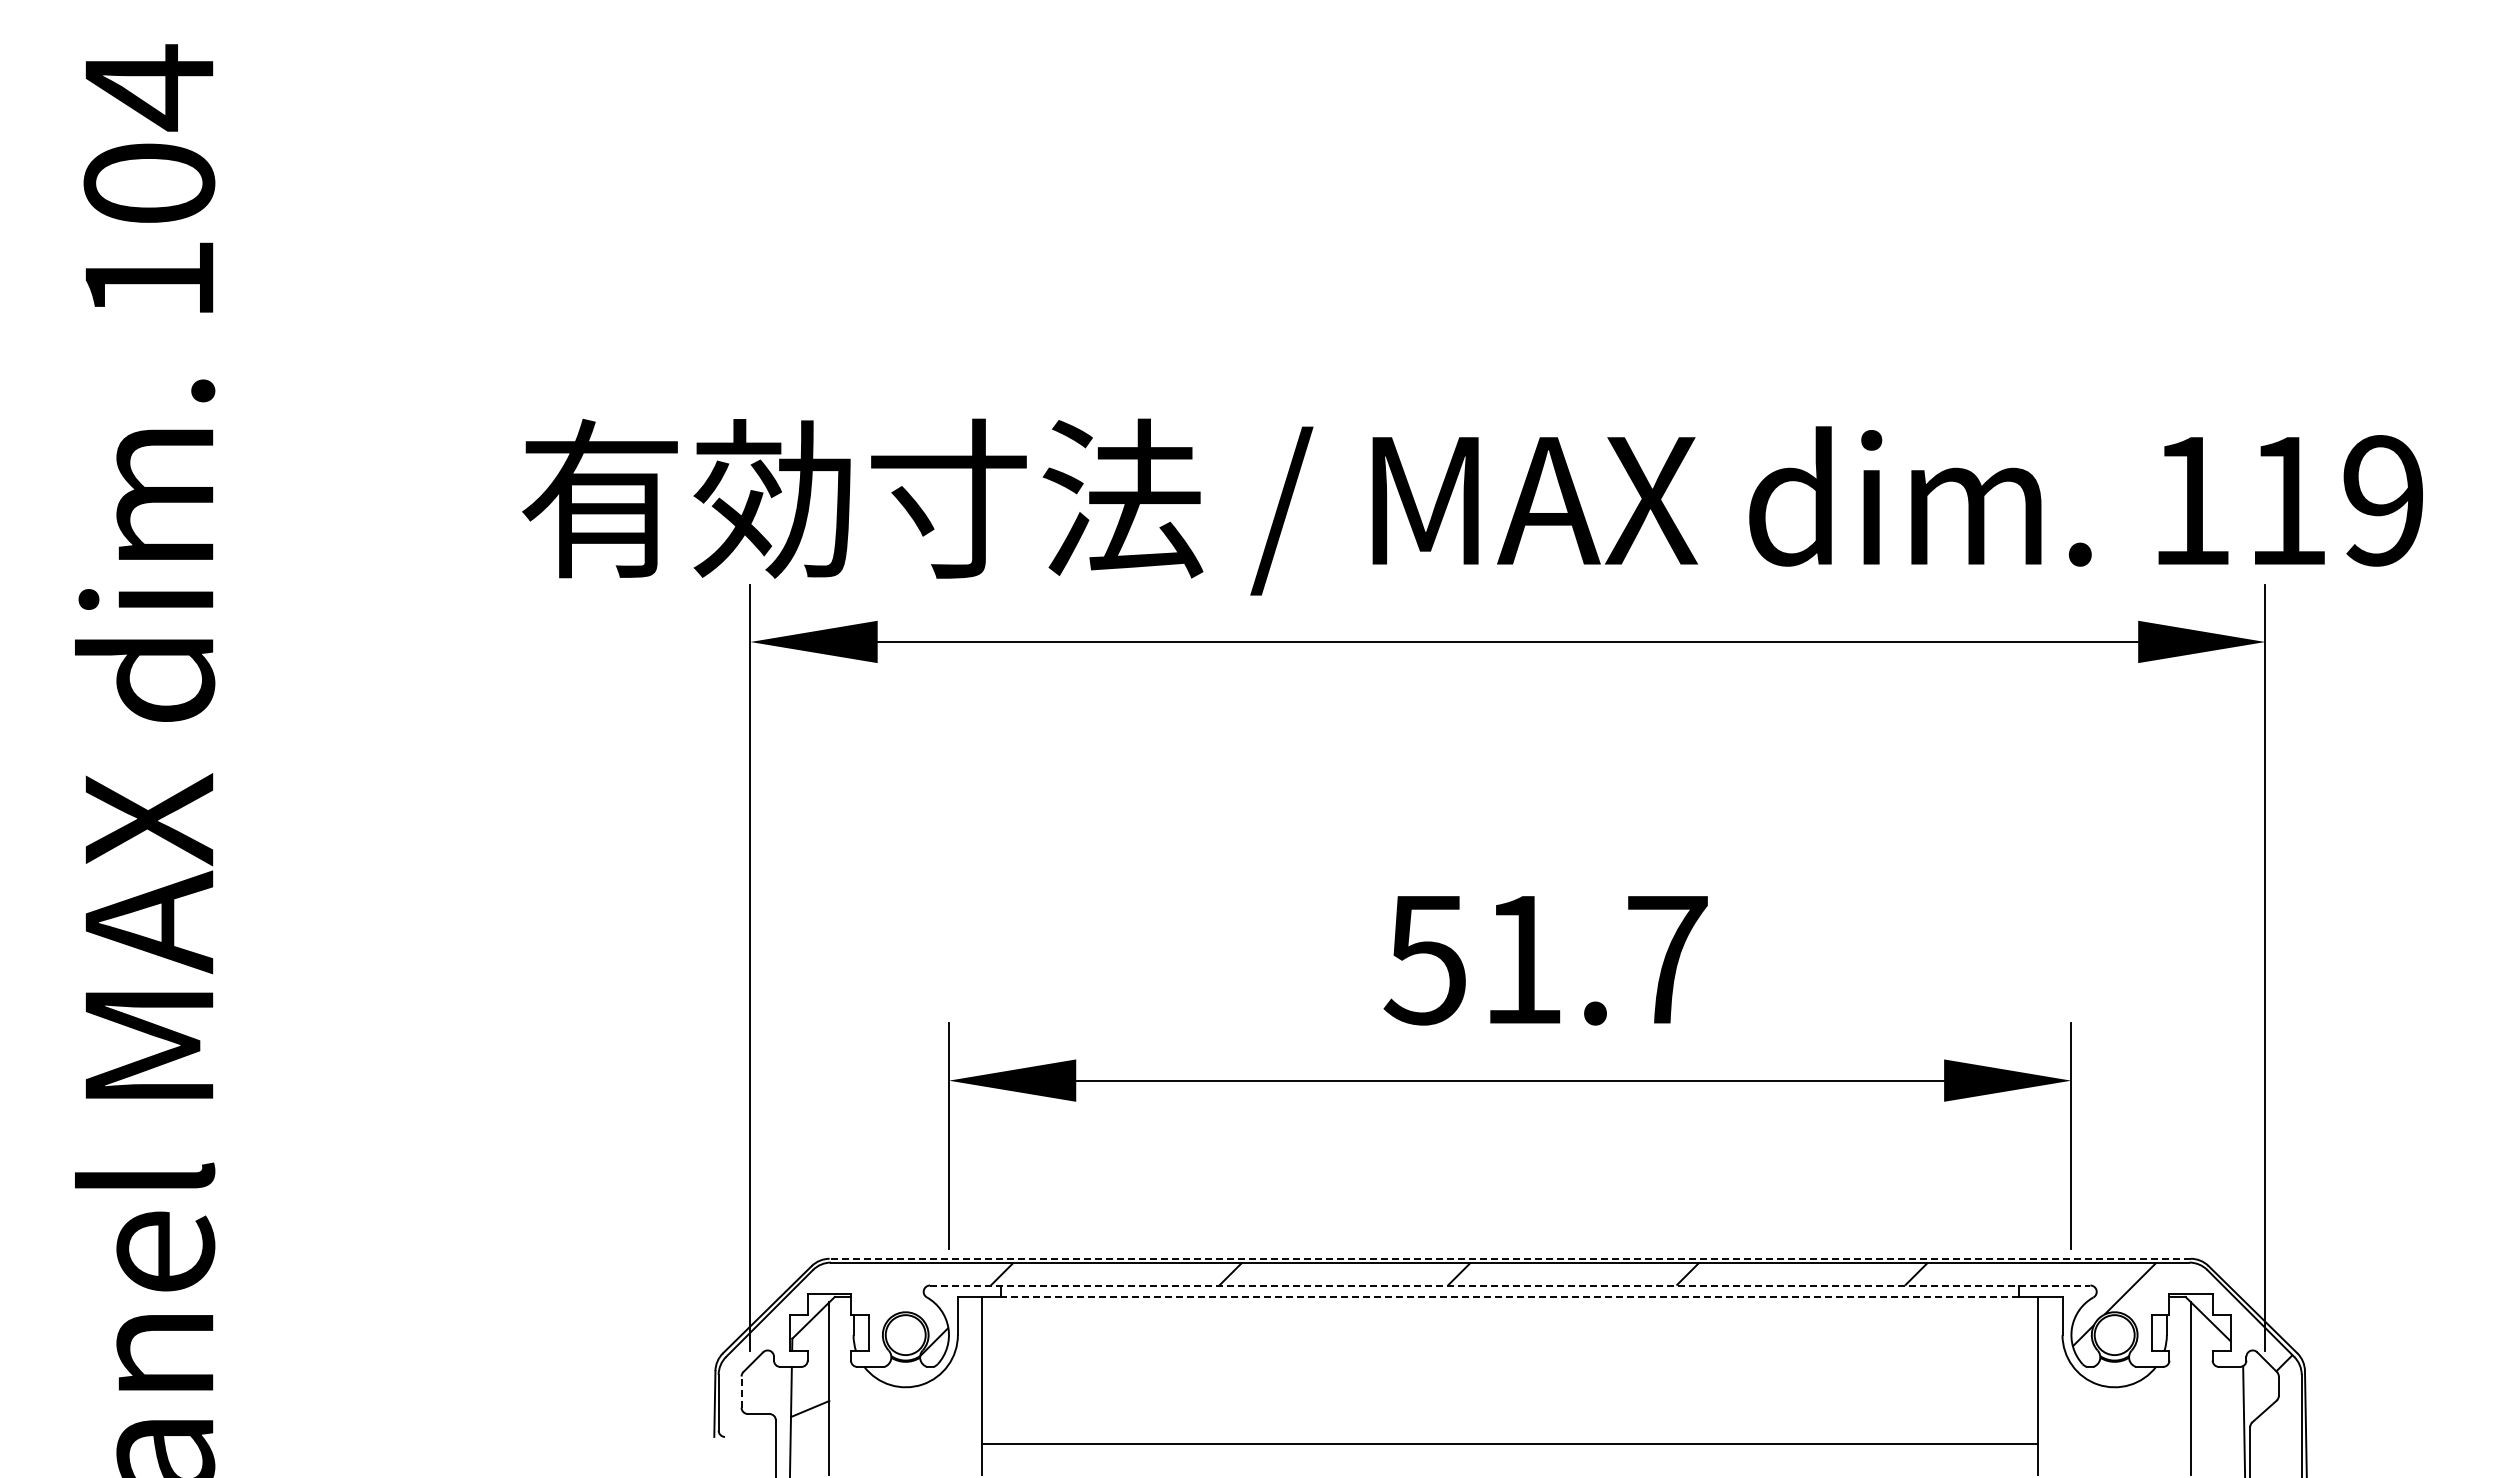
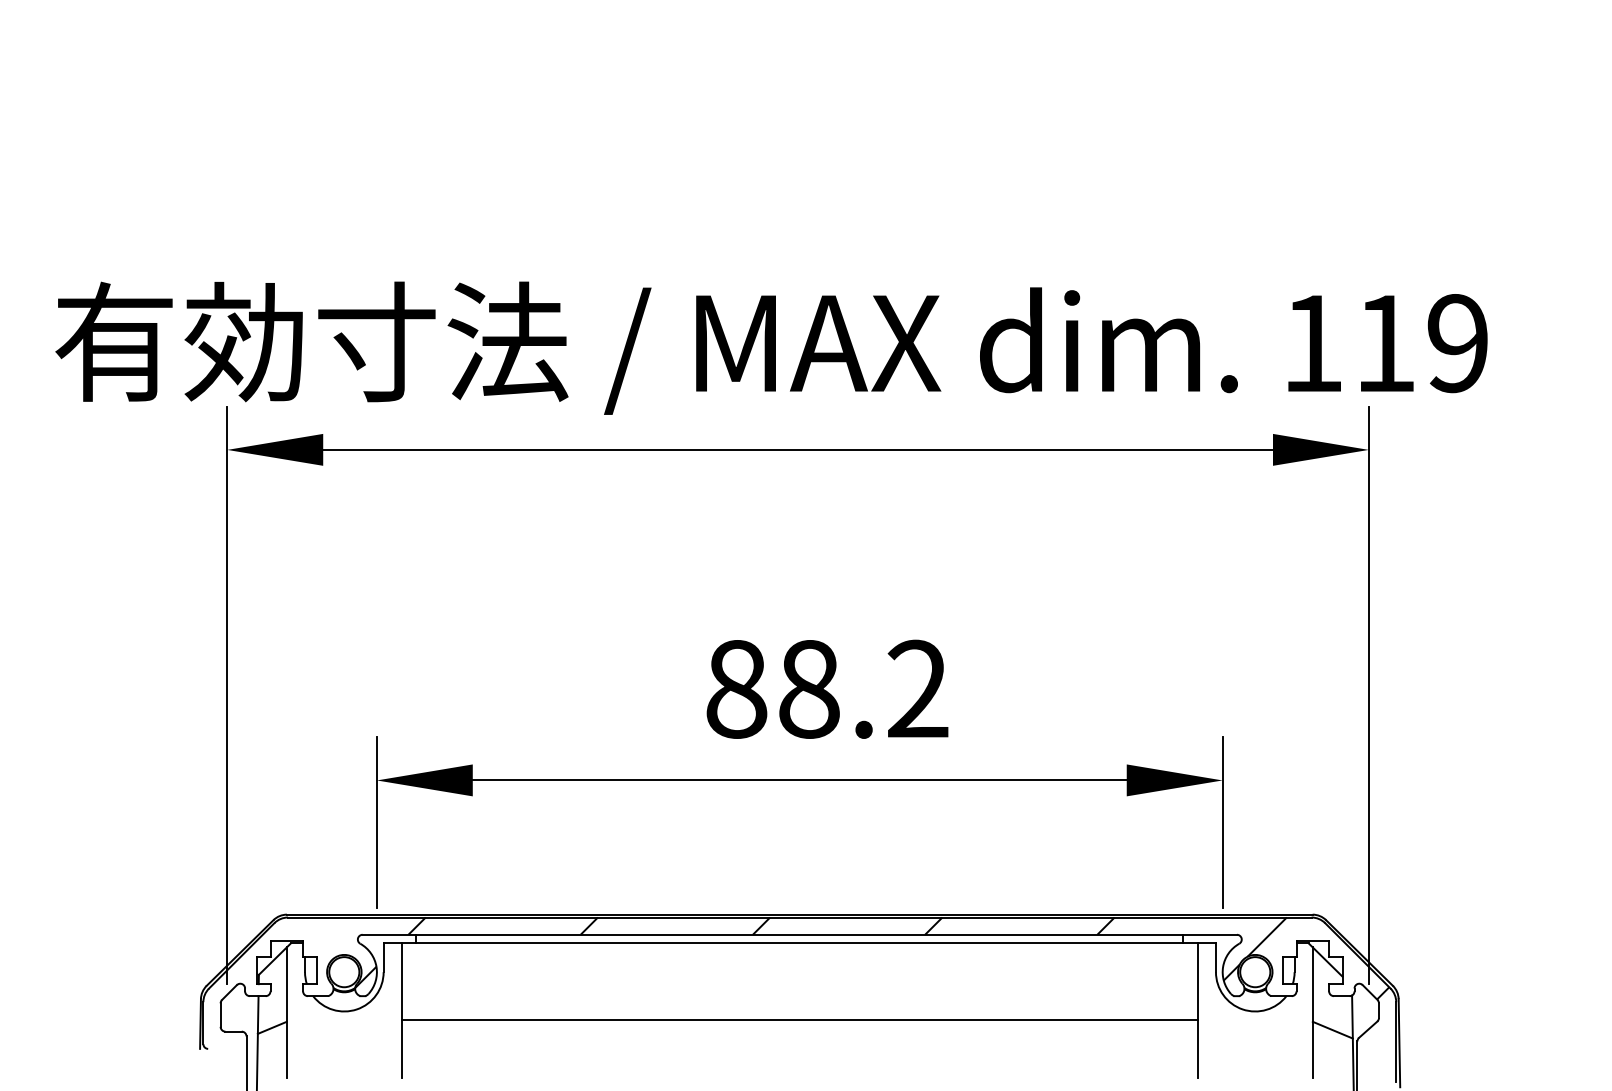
text: (1545, 959) -> (826, 689), 51.7 -> 88.2
line: (1510, 1258) -> (800, 914), dashed -> solid
line: (1510, 1285) -> (800, 934), dashed -> solid
line: (1509, 1296) -> (799, 943), dashed -> solid
line: (741, 1392) -> (220, 1015), dashed -> solid
line: (2217, 1412) -> (1332, 1030), added
line: (1510, 1444) -> (800, 1020), moved

